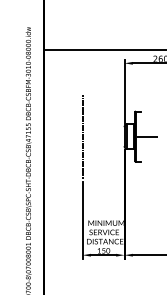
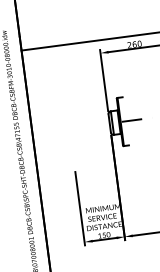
line: (82, 136) -> (69, 128), removed

